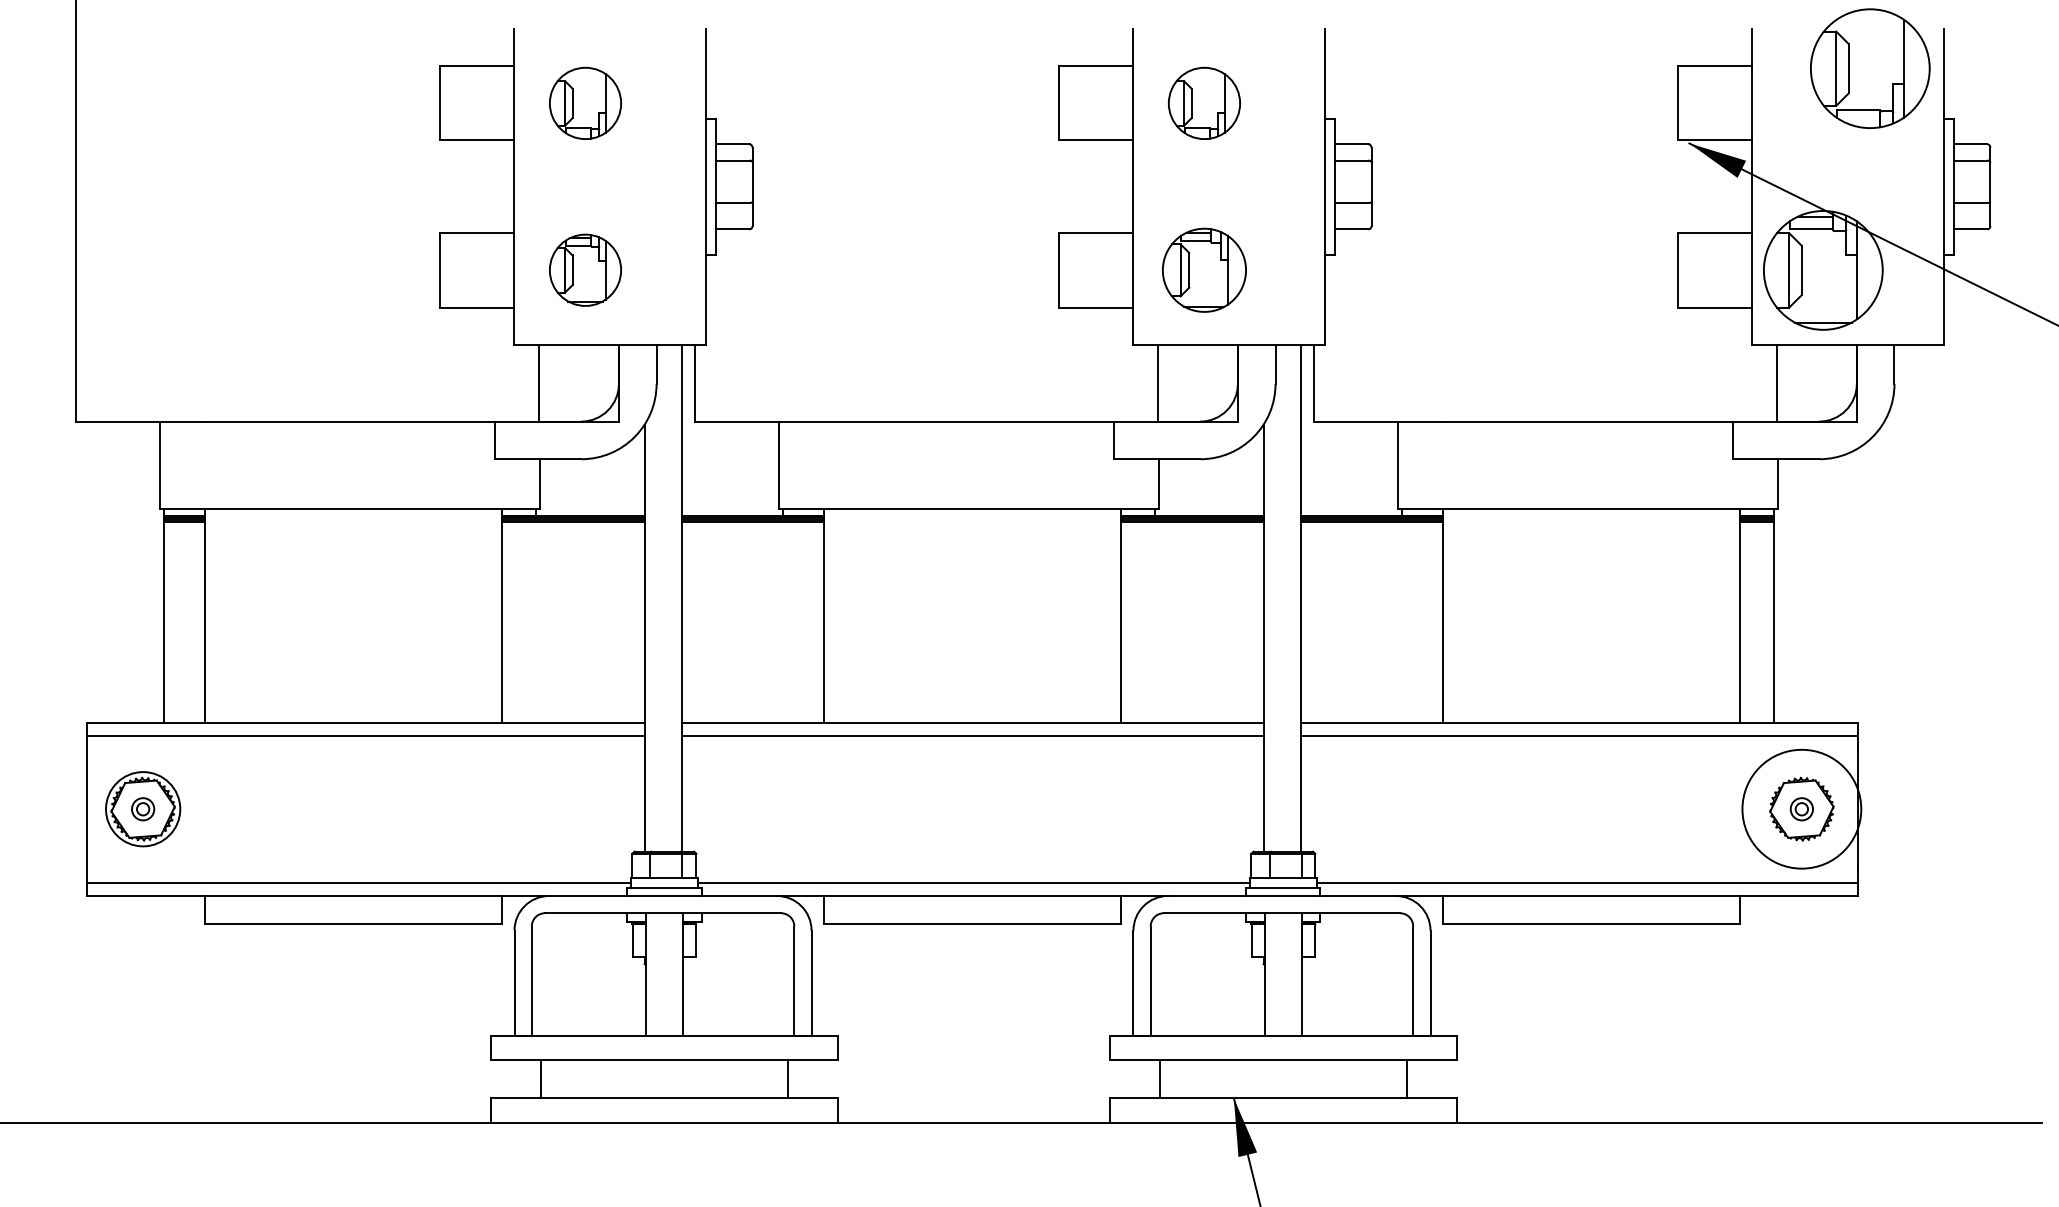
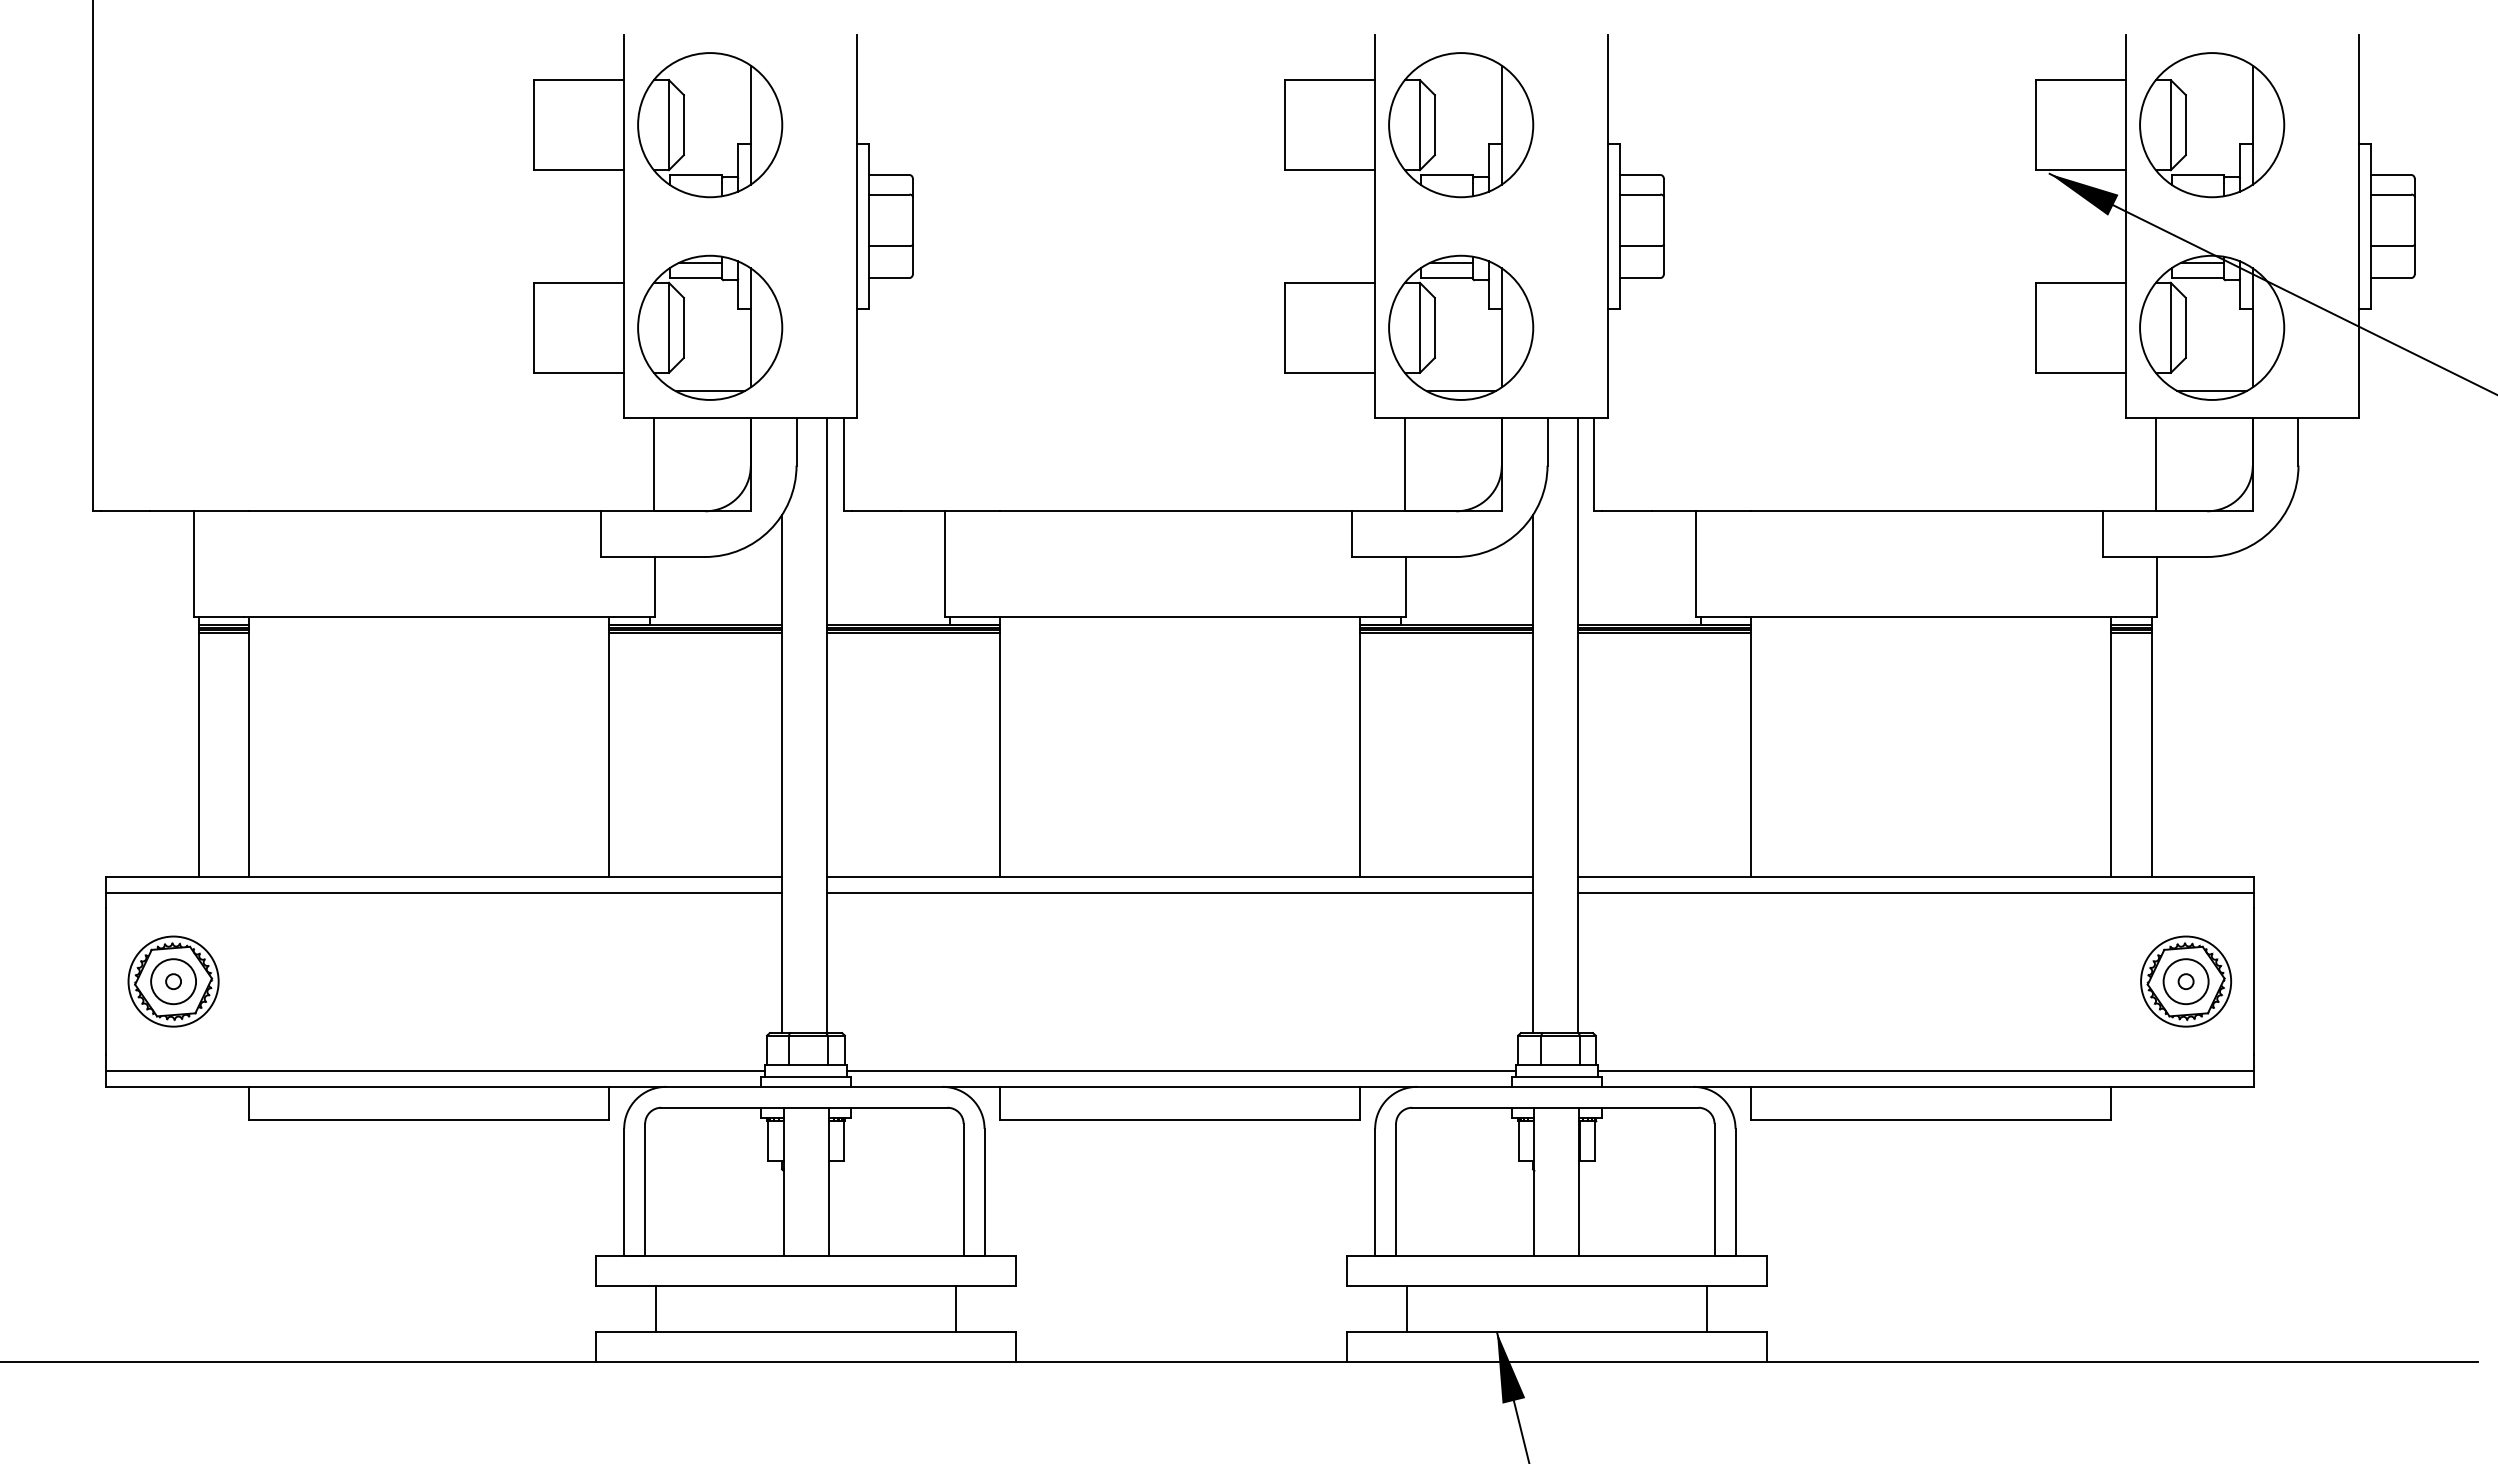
part: (1870, 69) -> (2212, 125), moved
part: (585, 103) -> (710, 125), size x1.67
part: (1204, 103) -> (1461, 125), size x1.67
part: (585, 270) -> (710, 327), size x1.67
part: (1204, 270) -> (1461, 327), size x1.43
circle: (143, 809) -> (173, 981), size x1.67
circle: (1801, 809) -> (2185, 981), size x1.67
circle: (1802, 809) -> (2186, 981), size x0.62

